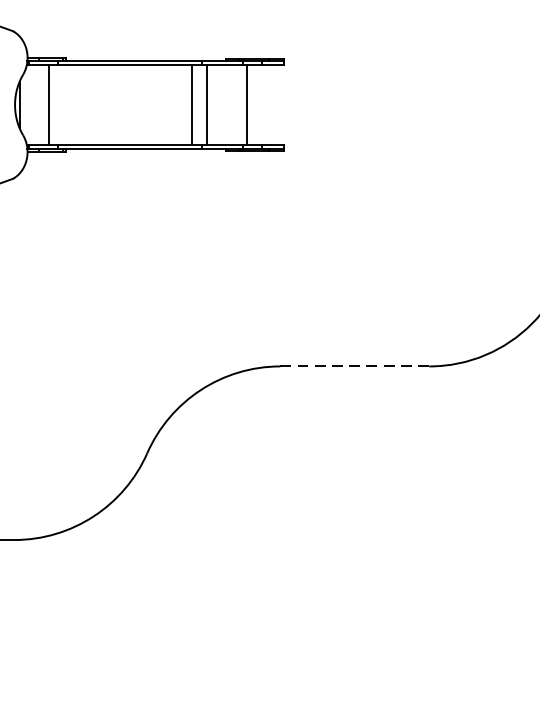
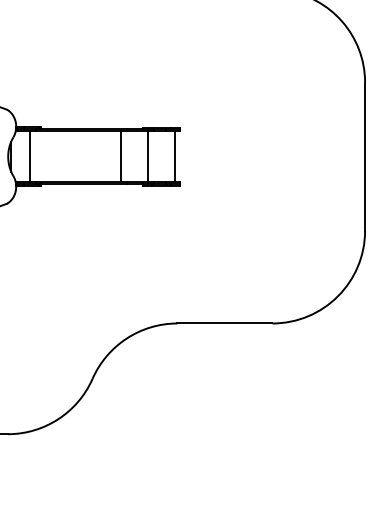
line: (206, 104) -> (147, 156), moved
line: (247, 104) -> (175, 156), moved
line: (354, 366) -> (224, 323), dashed -> solid

